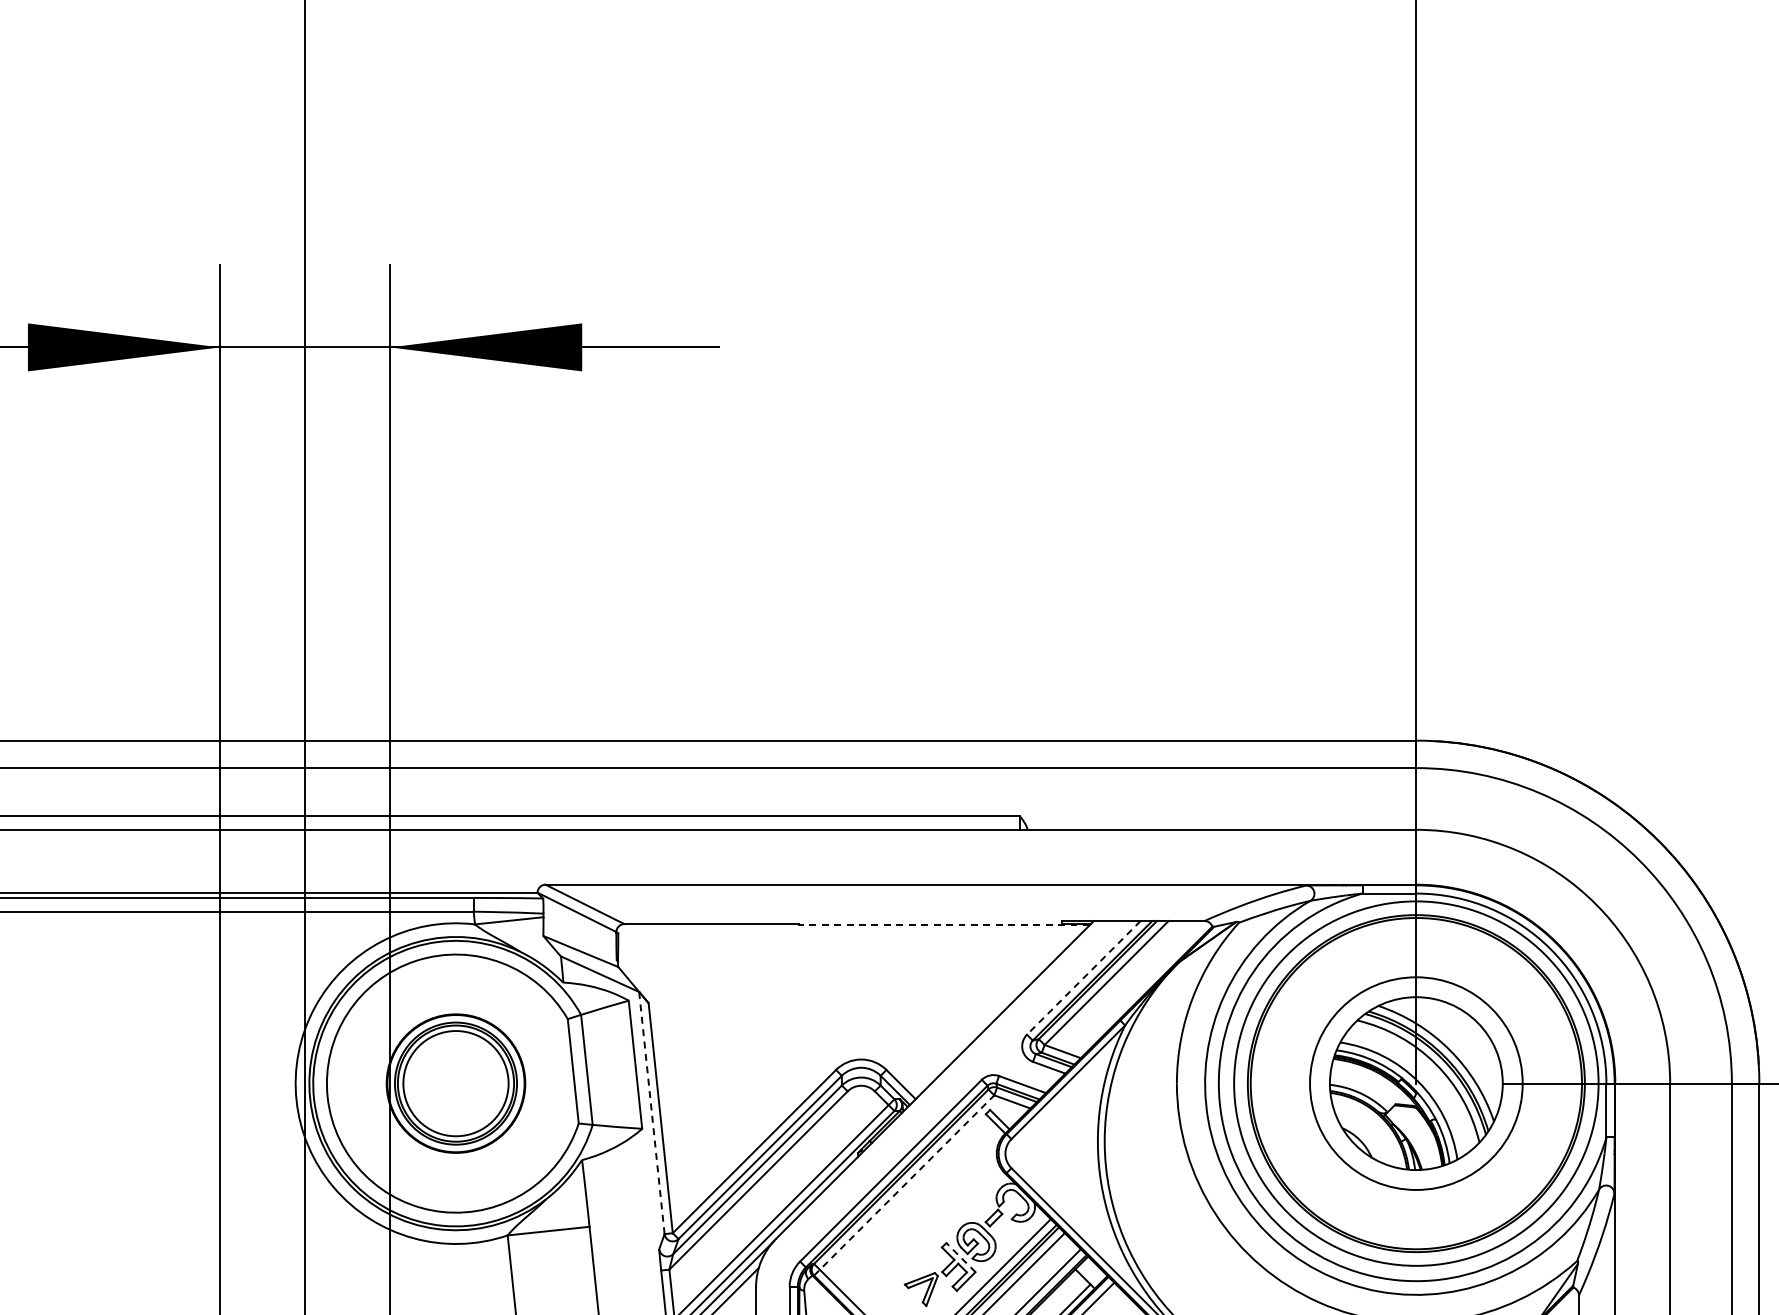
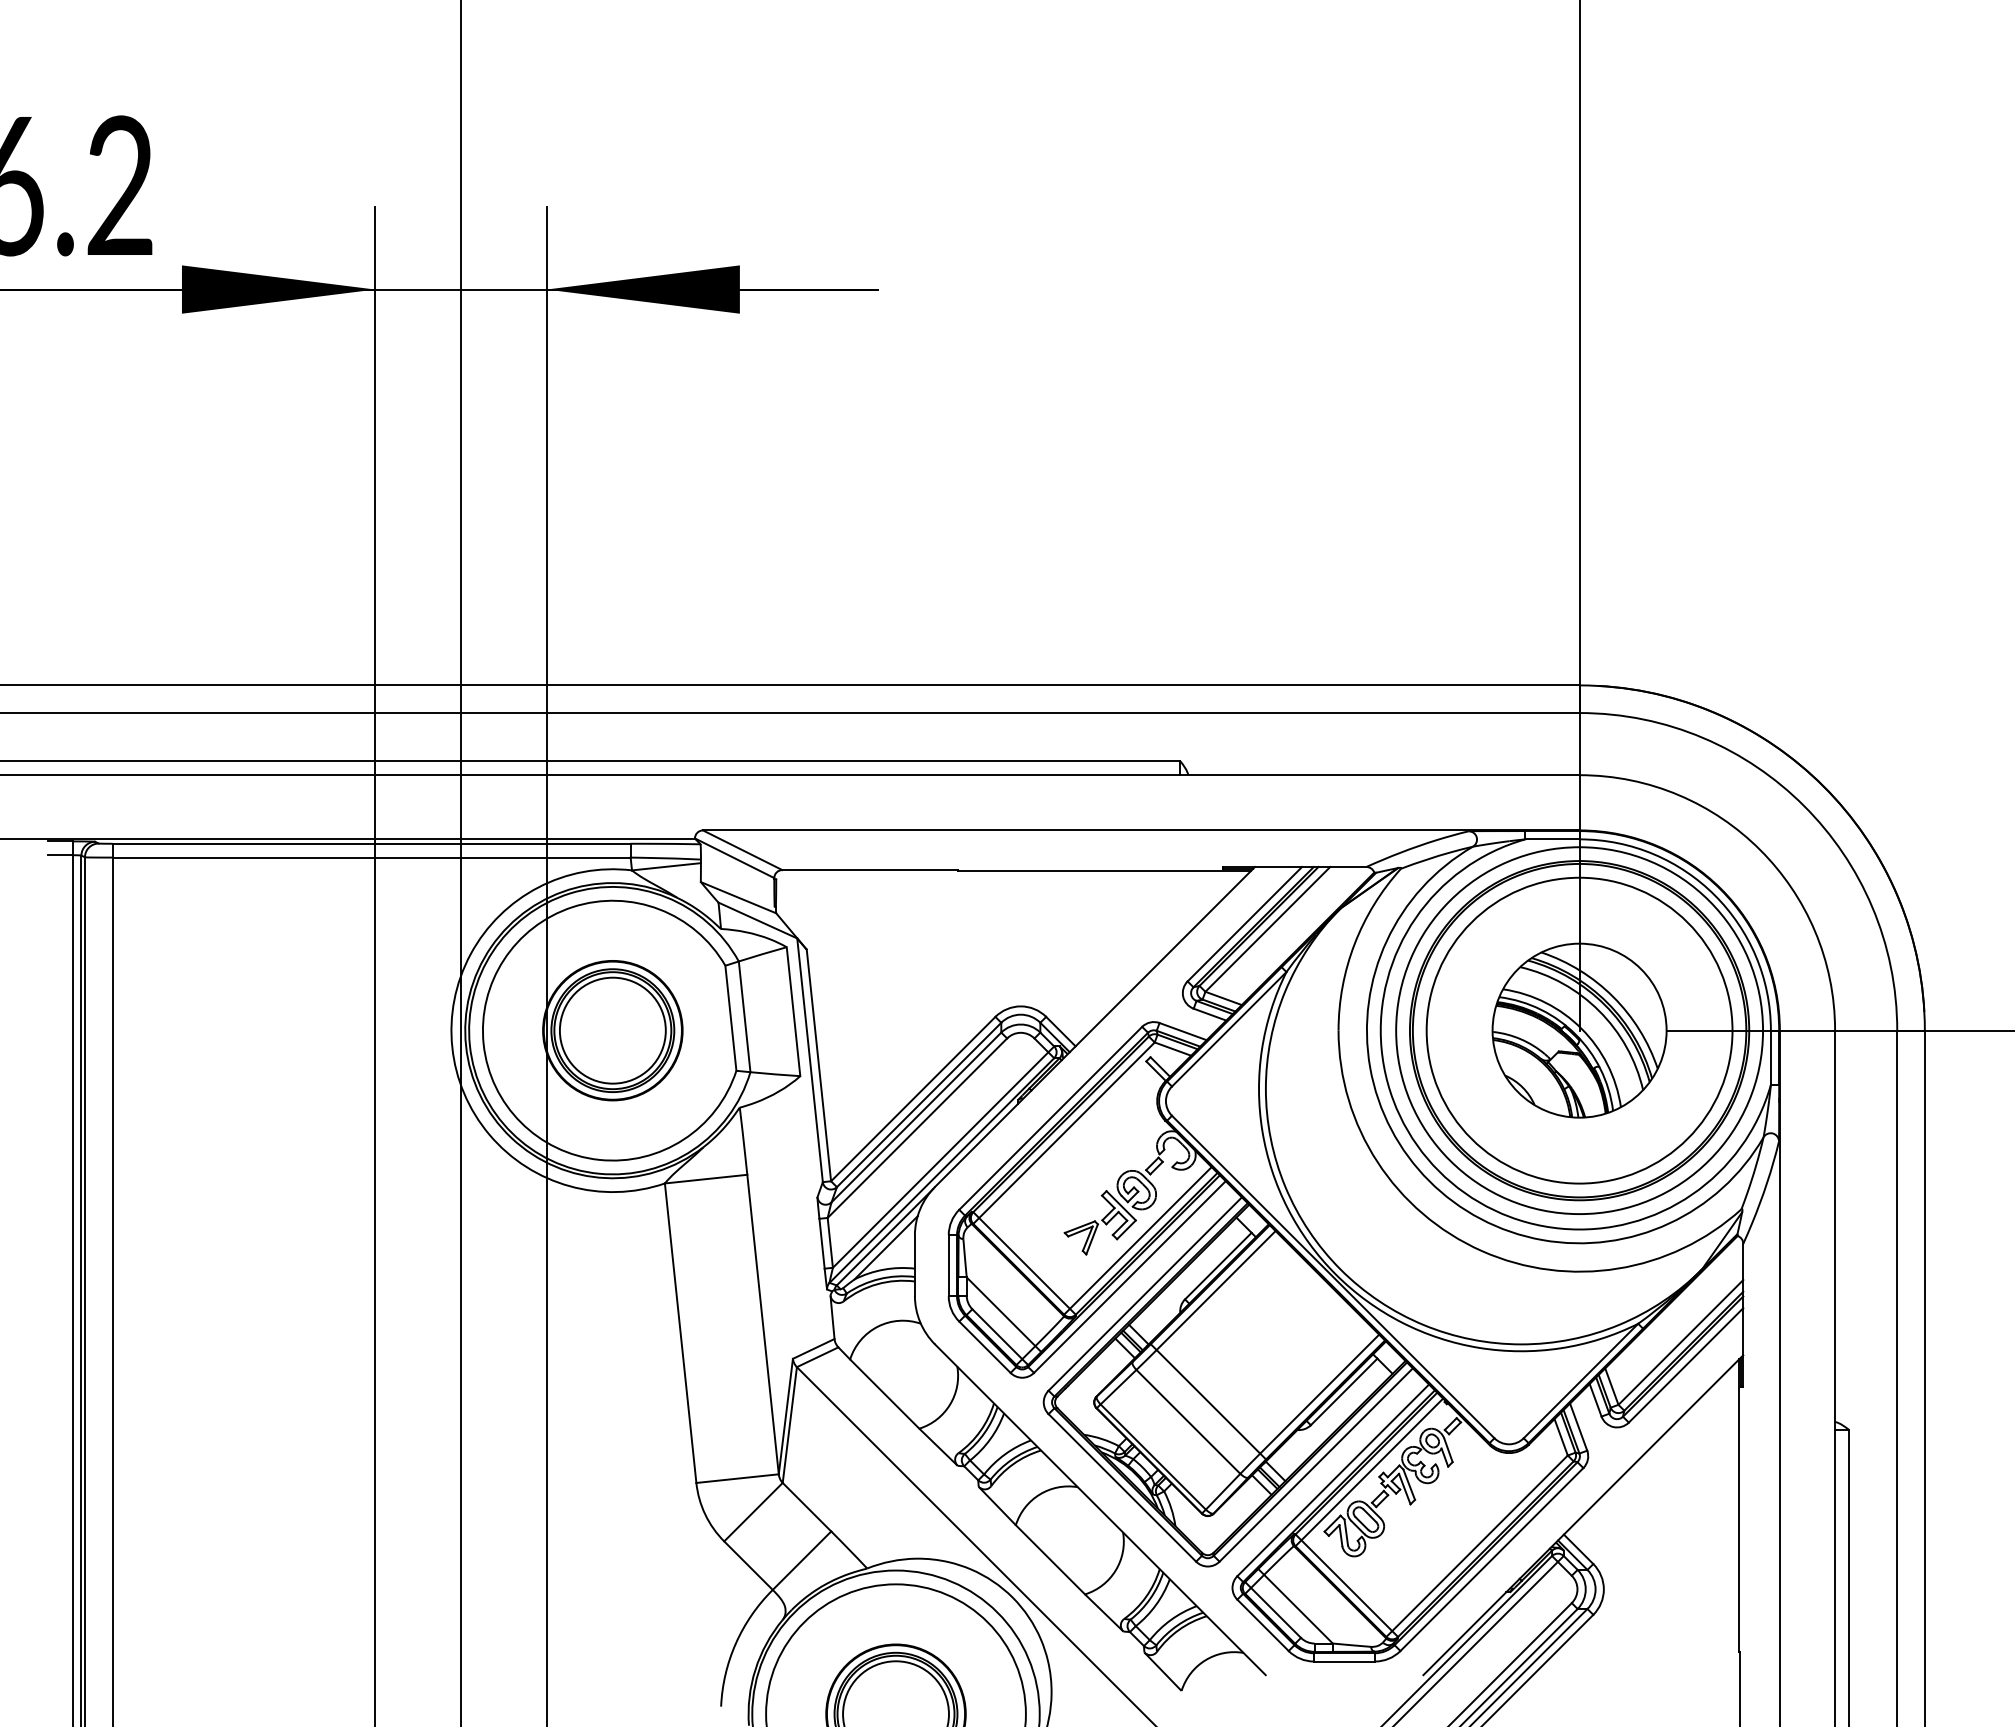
line: (944, 925) -> (1104, 871), dashed -> solid
line: (1083, 978) -> (1244, 924), dashed -> solid
circle: (1416, 1083) -> (1579, 1030), size x1.43
line: (652, 1113) -> (810, 1060), dashed -> solid
line: (904, 1184) -> (1064, 1132), dashed -> solid
line: (961, 1257) -> (1121, 1205), dashed -> solid

